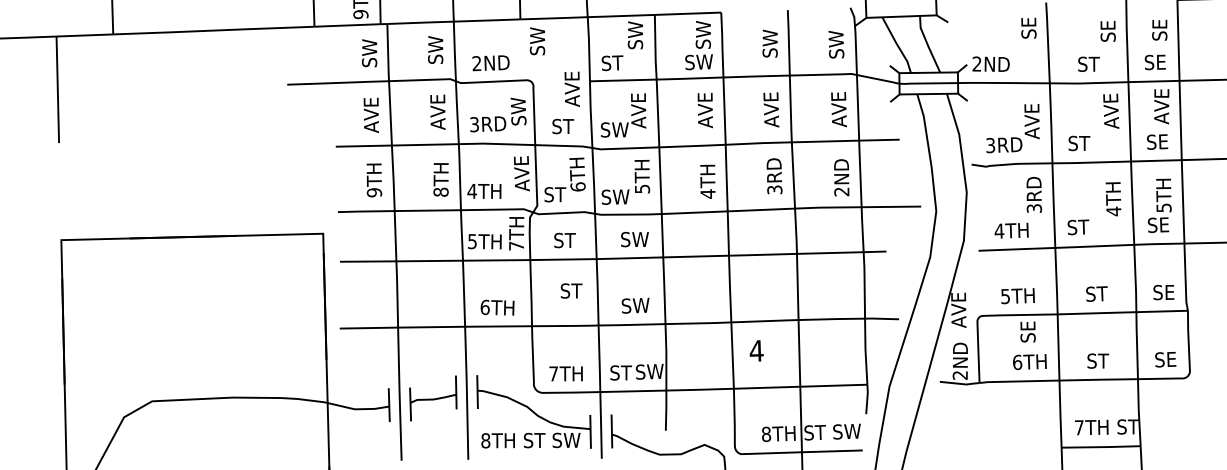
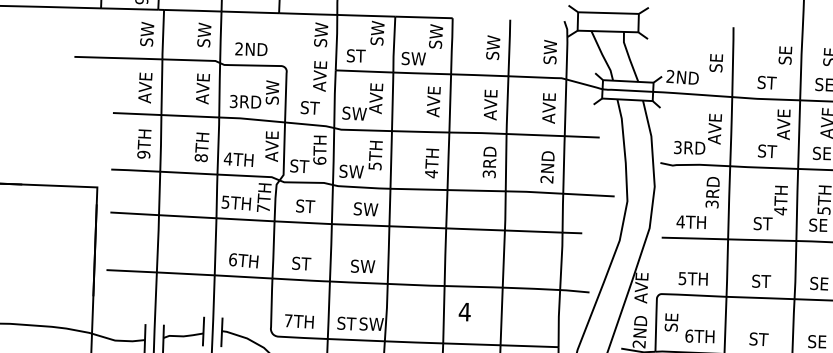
text: (1028, 27) -> (716, 62), moved
text: (537, 41) -> (321, 35), moved
text: (698, 62) -> (413, 58), moved
text: (1079, 143) -> (767, 151), moved
text: (1078, 227) -> (763, 223), moved
text: (571, 290) -> (301, 263), moved
text: (1027, 331) -> (671, 322), moved

